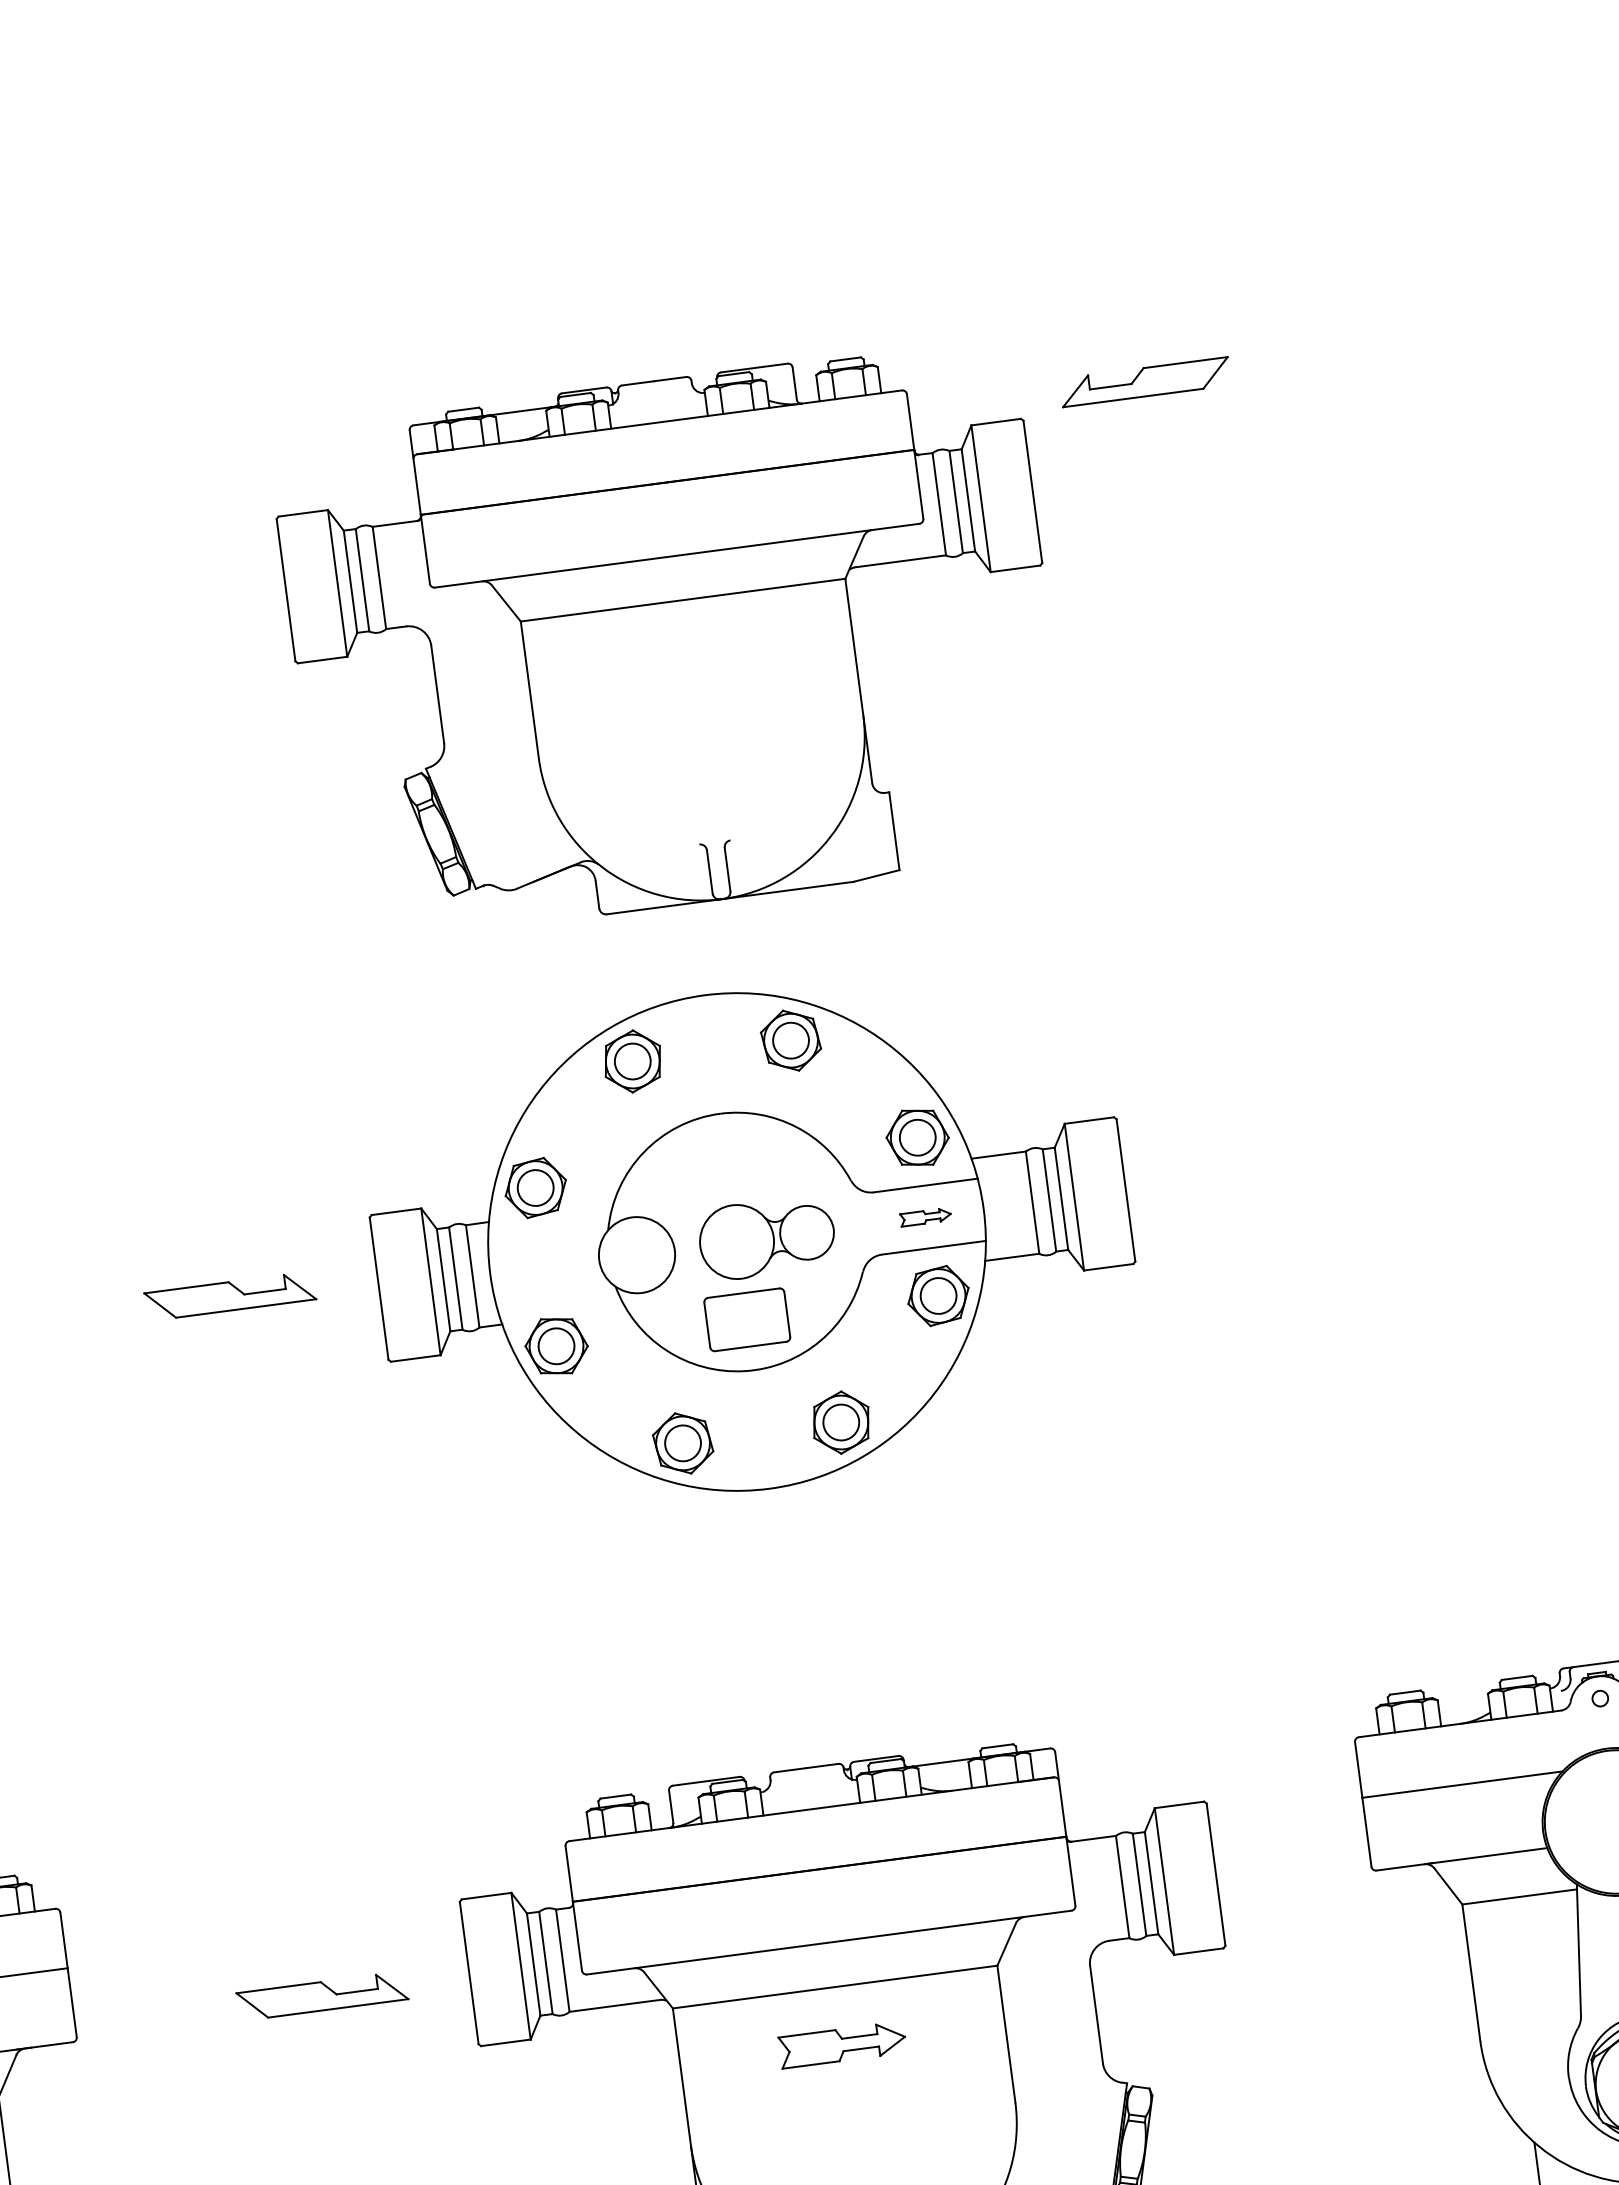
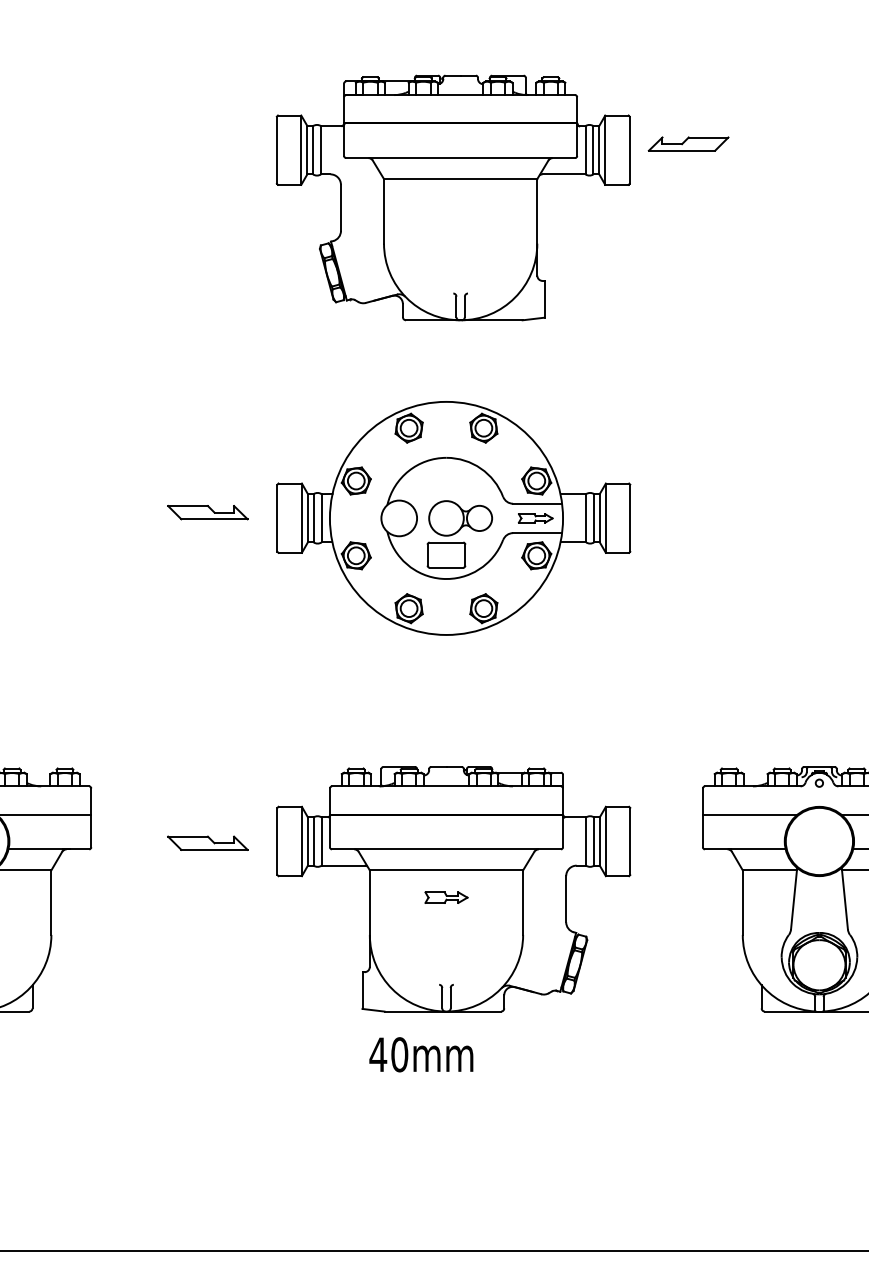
part: (670, 641) -> (452, 197), moved
part: (925, 1217) -> (535, 518), size x1.43
part: (842, 2044) -> (446, 897), size x0.71

